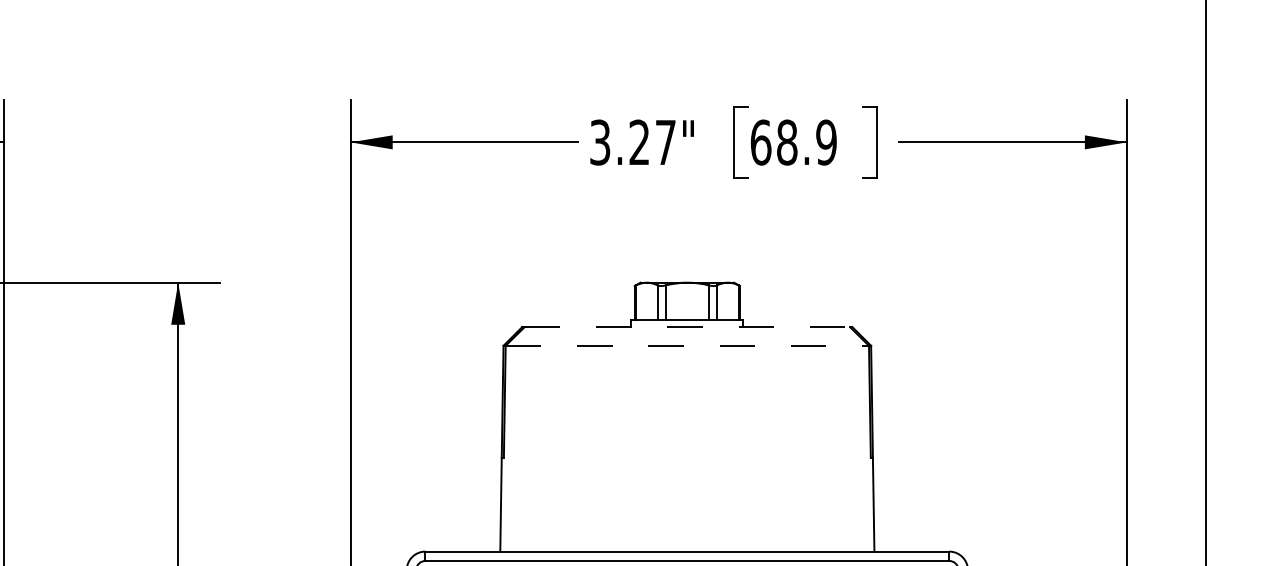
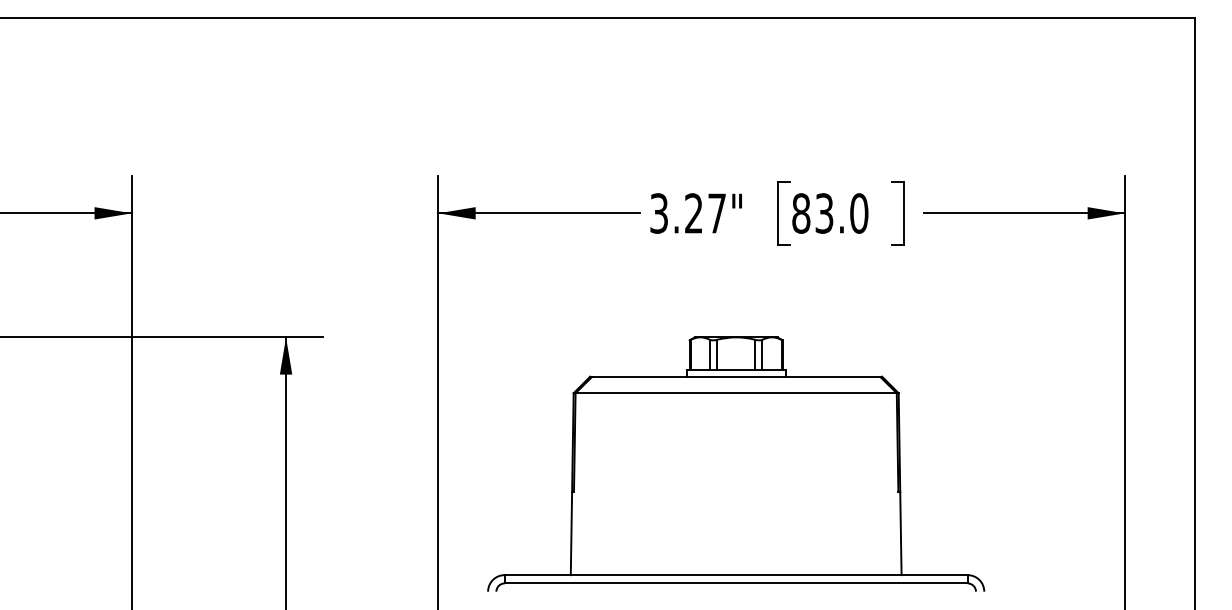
text: (794, 142) -> (830, 213), 68.9 -> 83.0
line: (687, 326) -> (736, 376), dashed -> solid
line: (687, 346) -> (736, 393), dashed -> solid

